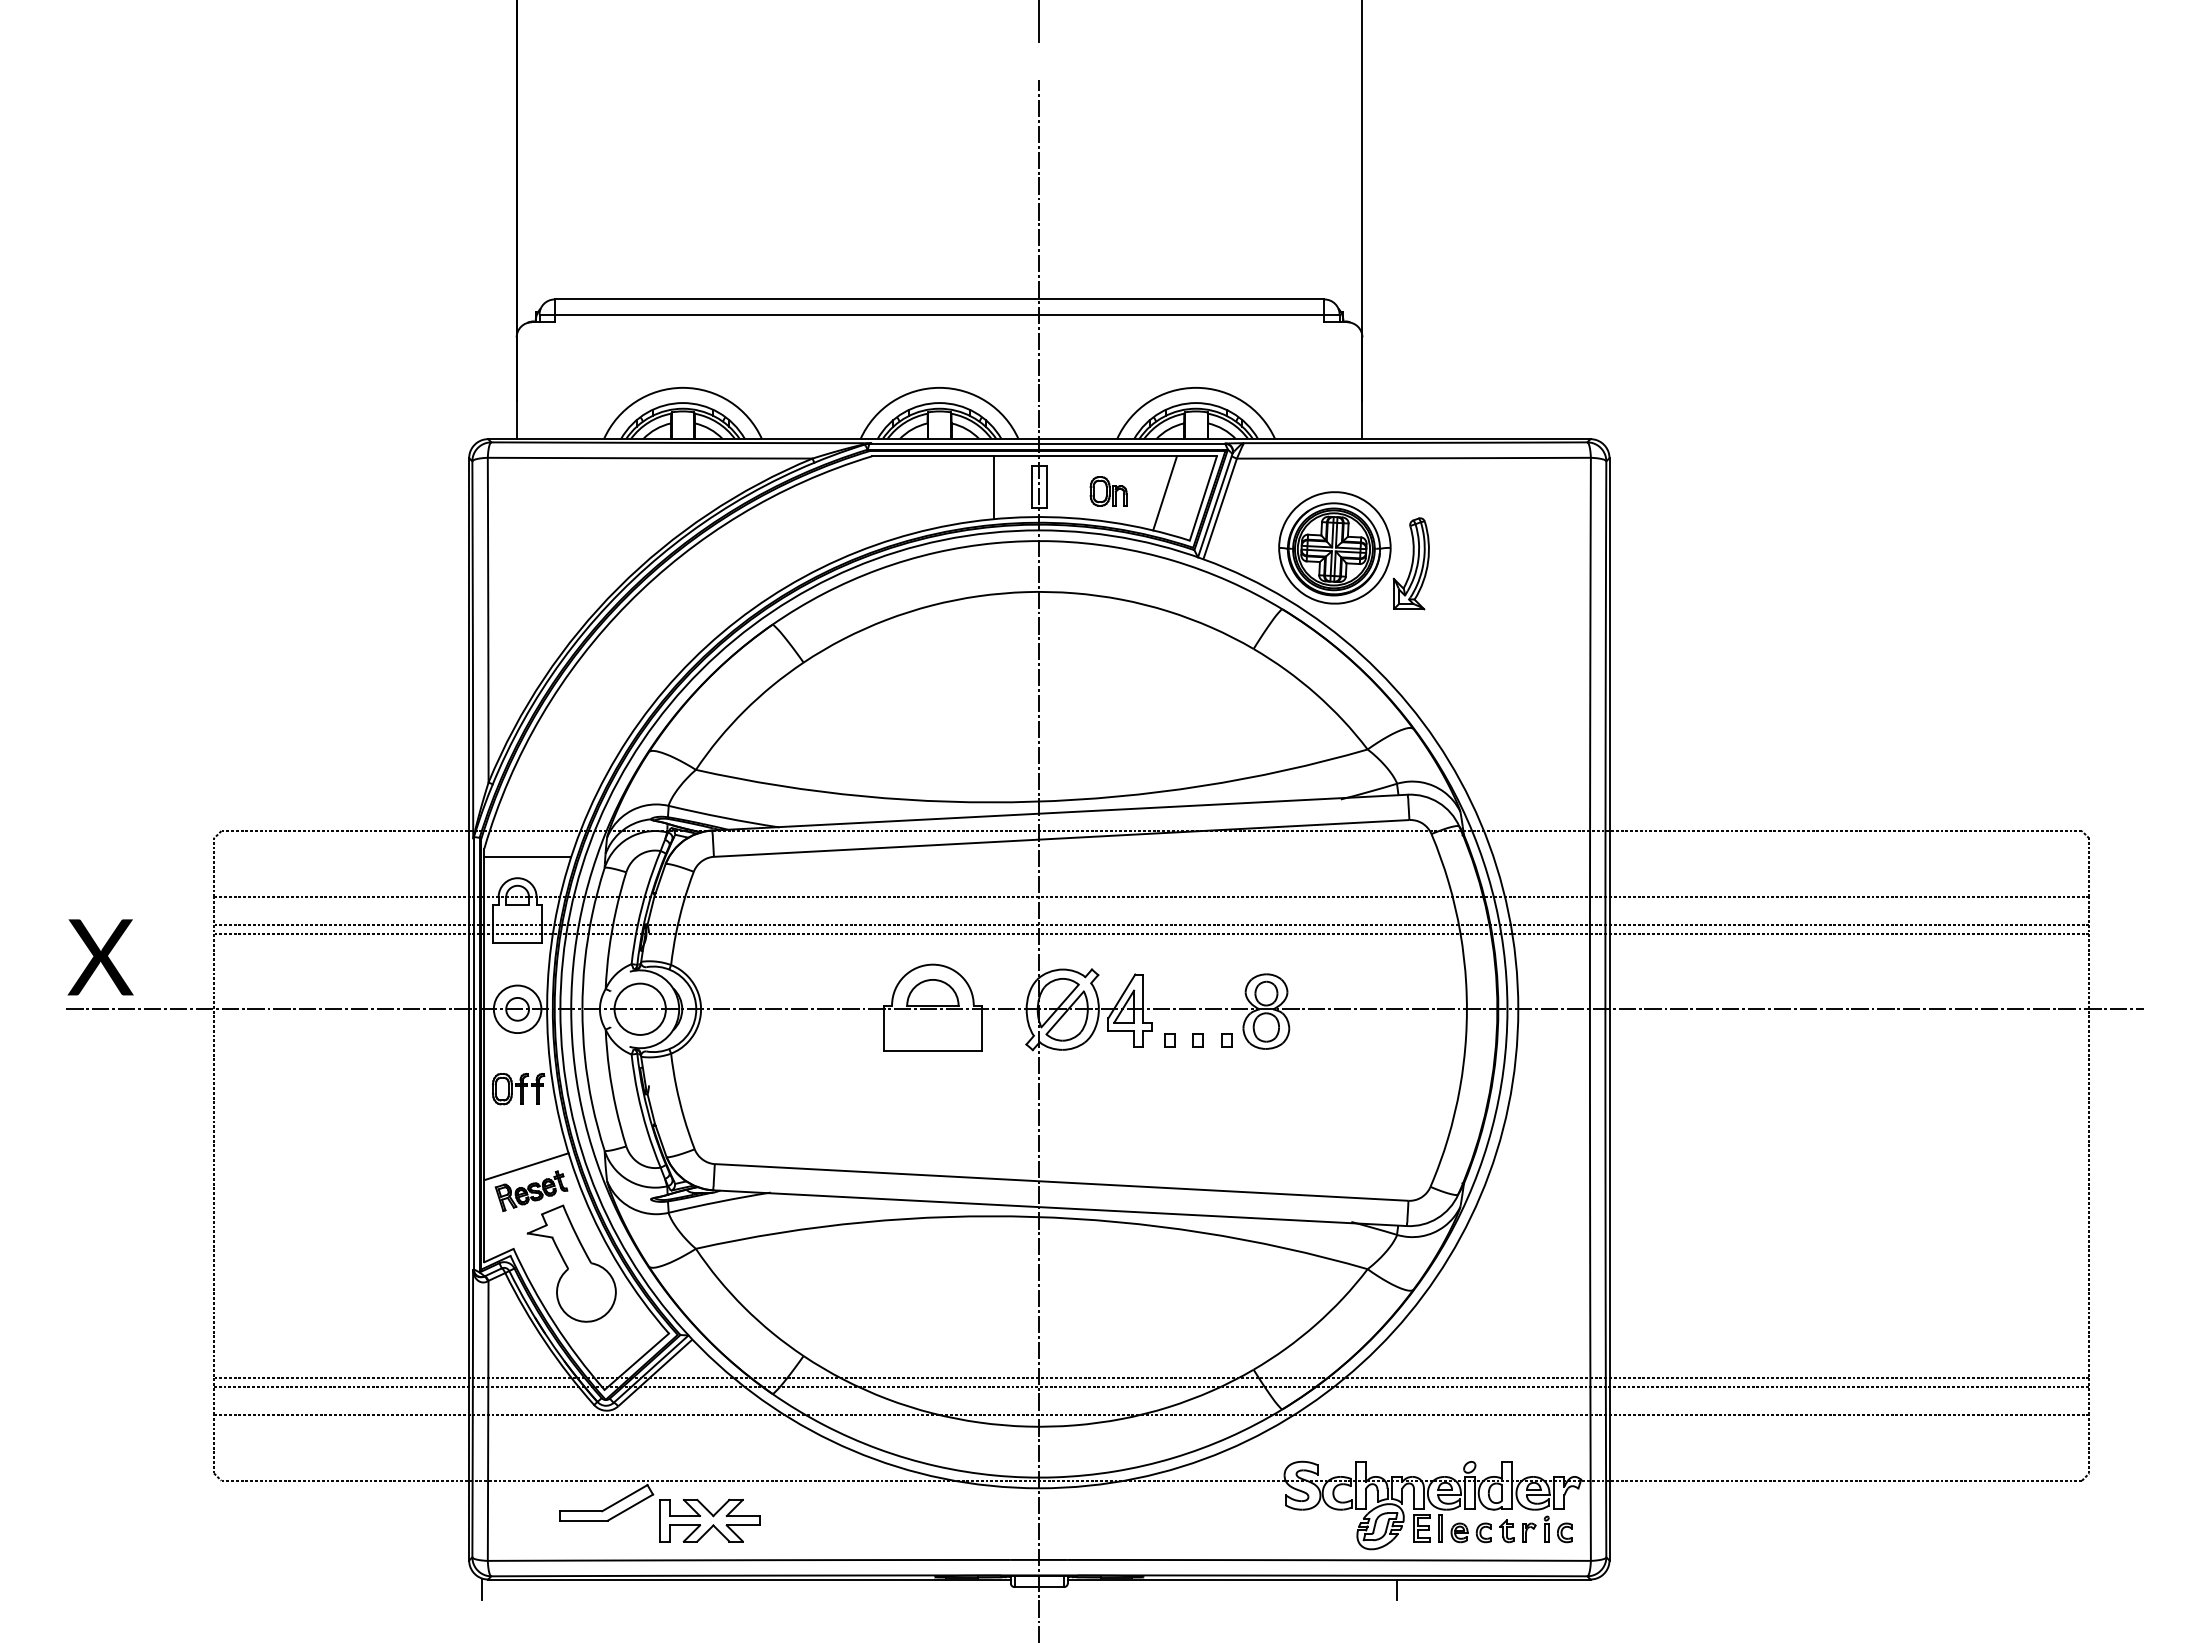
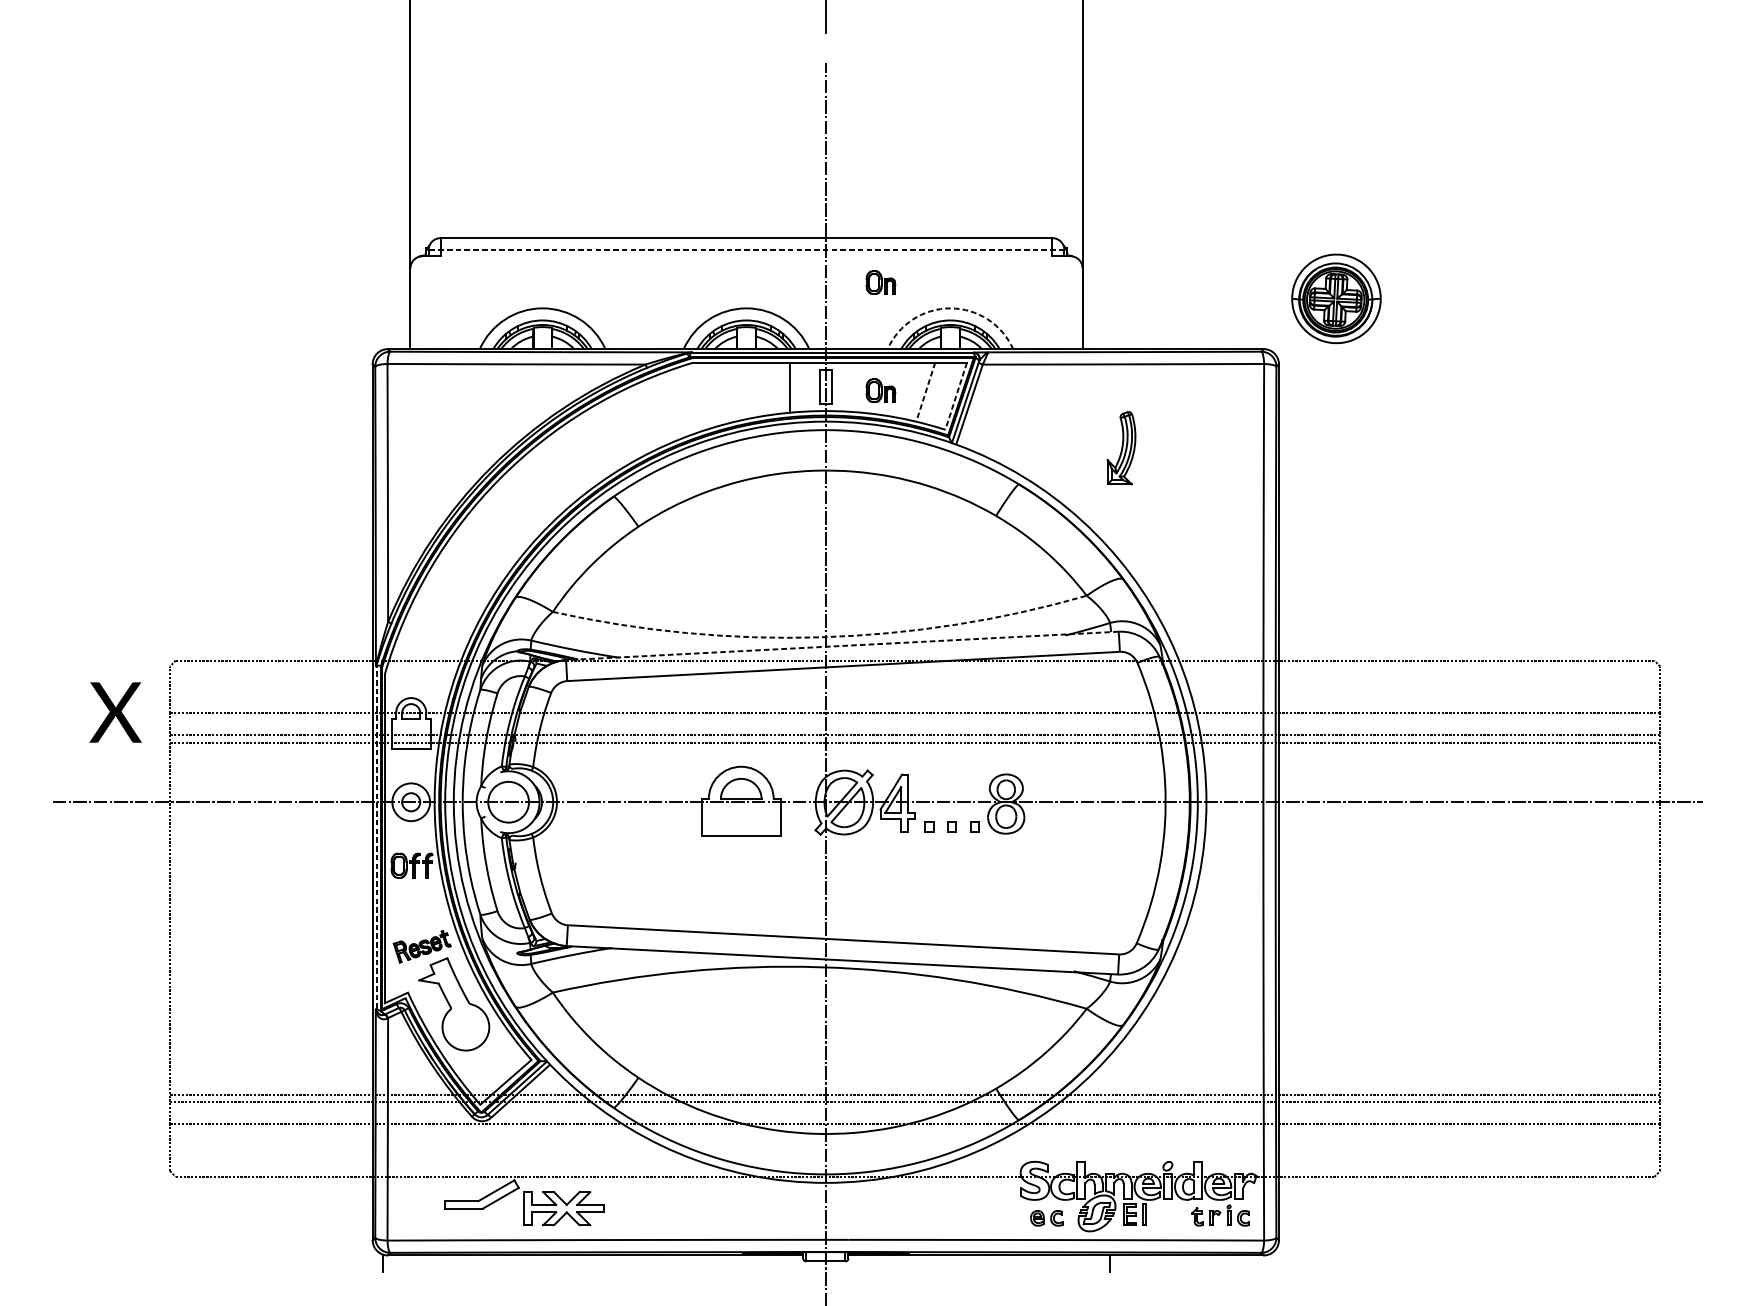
line: (939, 314) -> (746, 250), solid -> dashed
part: (1108, 355) -> (880, 282), added
arc: (1196, 387) -> (950, 308), solid -> dashed
line: (1165, 493) -> (926, 392), solid -> dashed
line: (1203, 498) -> (956, 396), solid -> dashed
part: (1334, 547) -> (1336, 298), moved
arc: (1033, 801) -> (821, 637), solid -> dashed
line: (1059, 812) -> (841, 645), solid -> dashed
line: (527, 857) -> (419, 681), removed
text: (100, 957) -> (115, 712), moved
line: (473, 1052) -> (376, 836), solid -> dashed
line: (526, 1166) -> (418, 927), removed
part: (1470, 1532) -> (1046, 1218), moved

